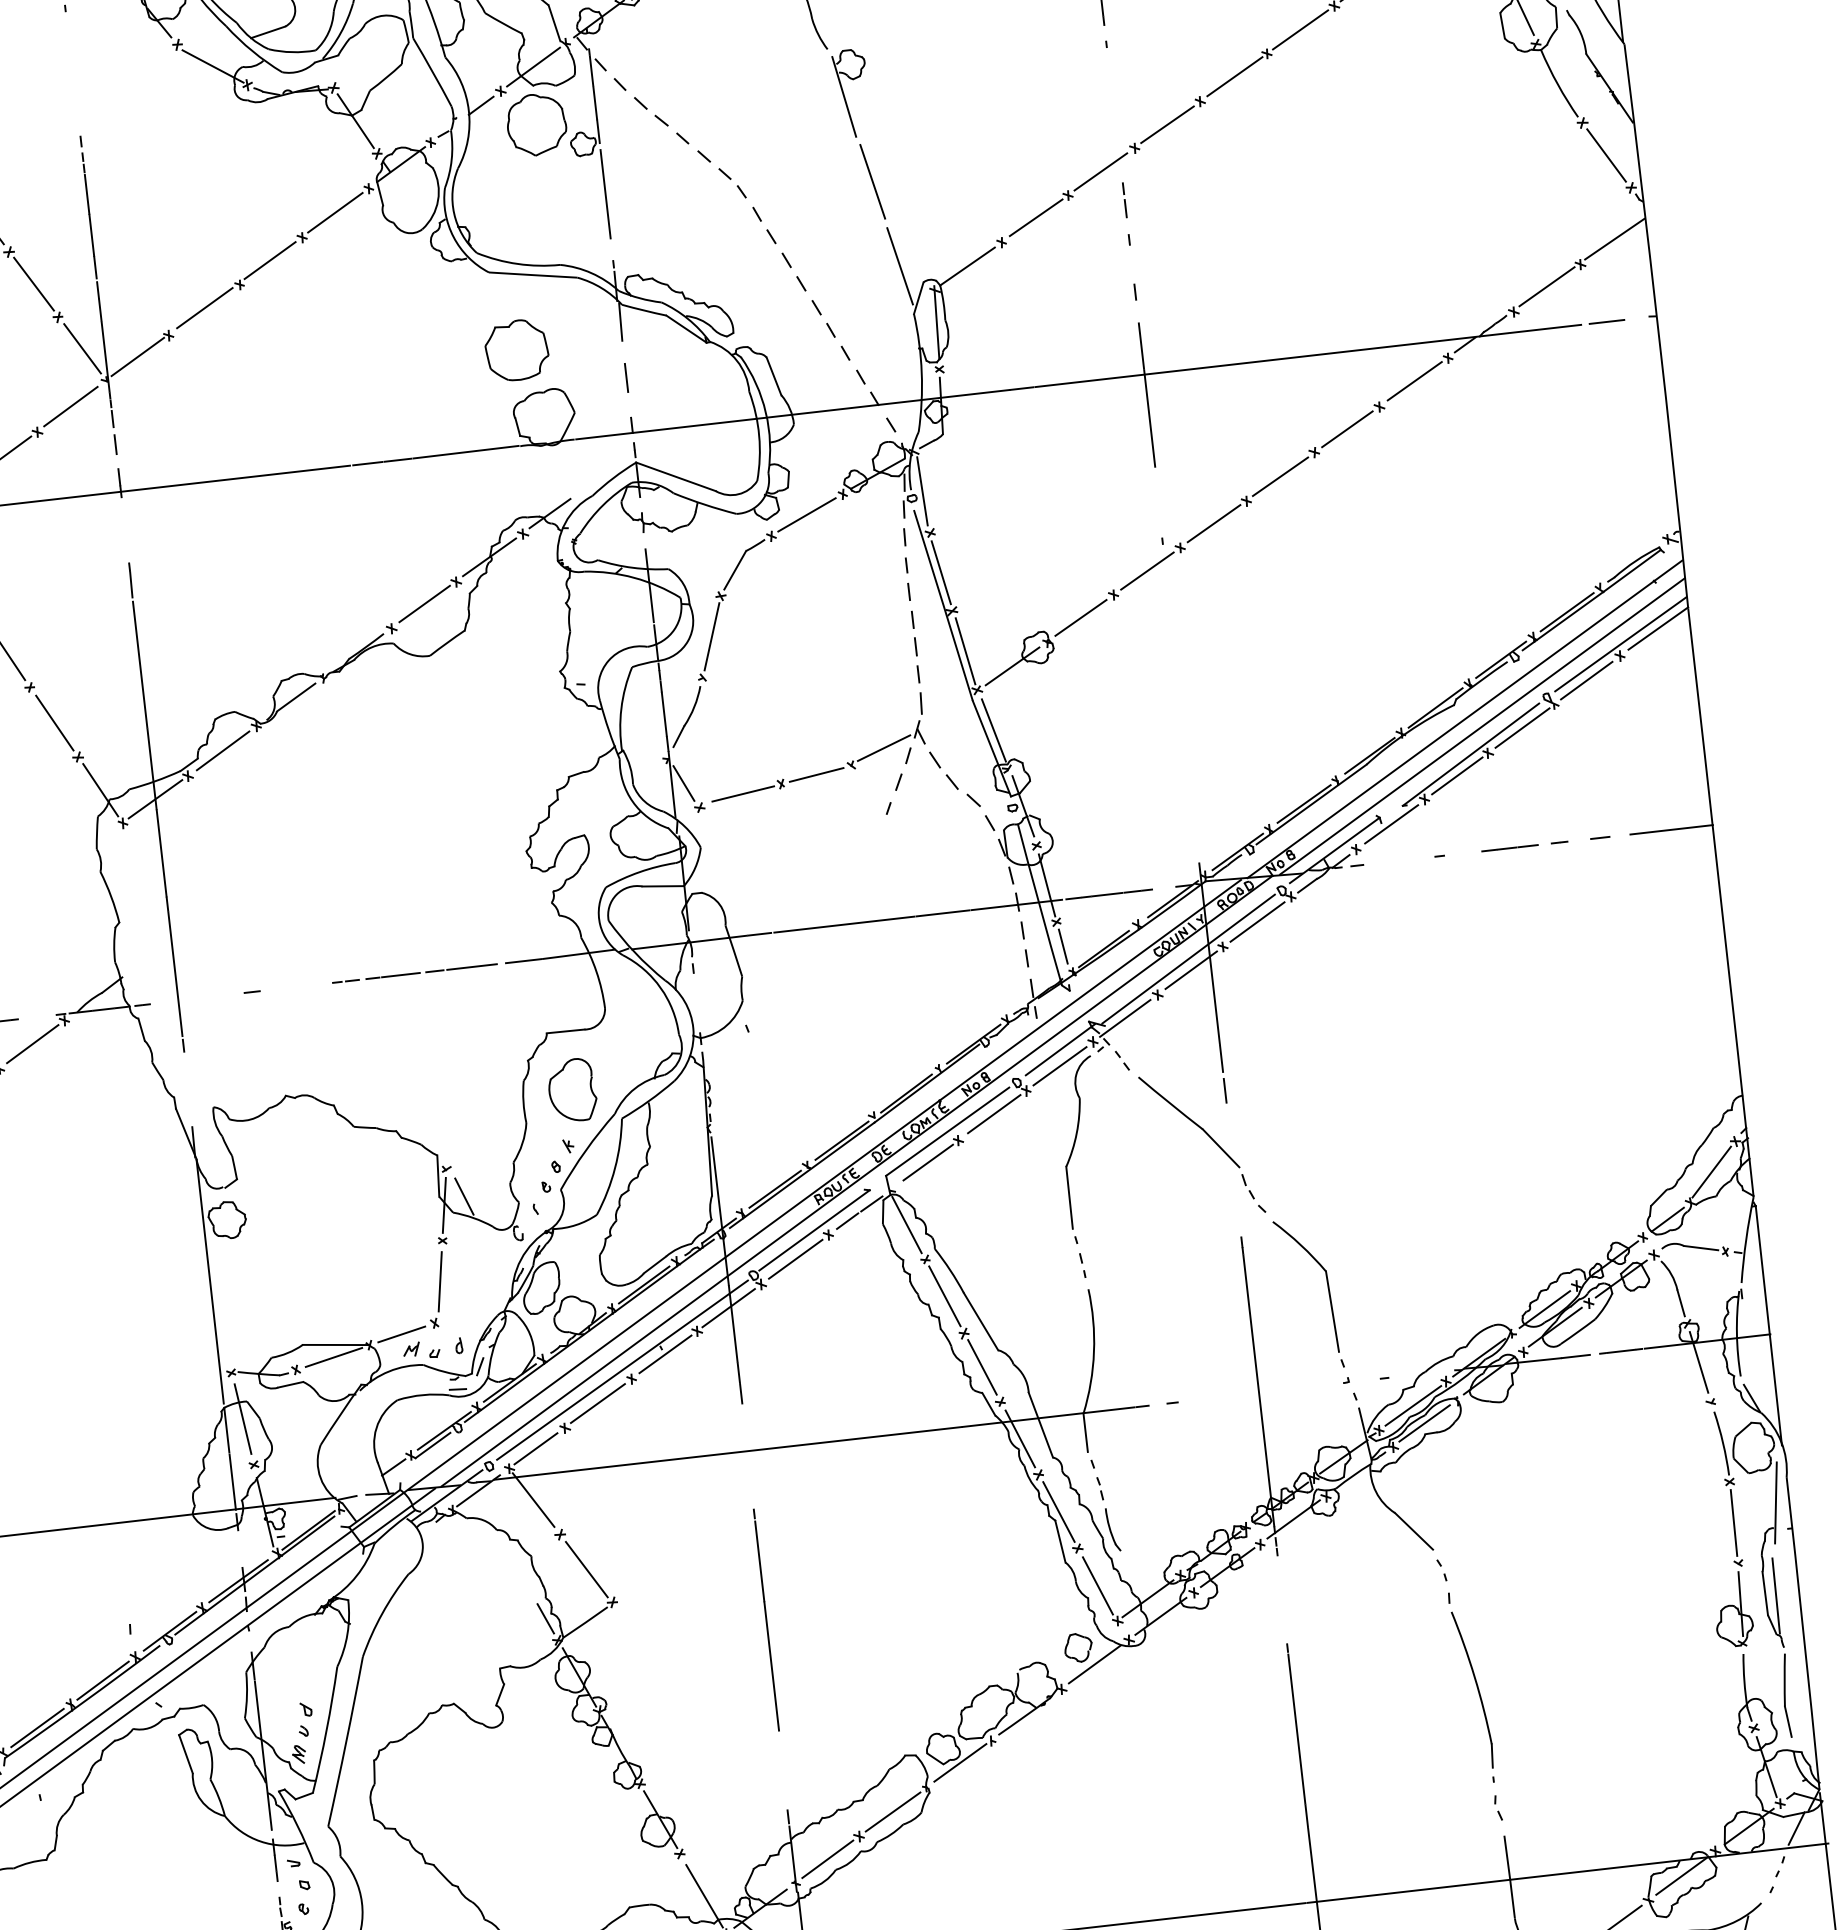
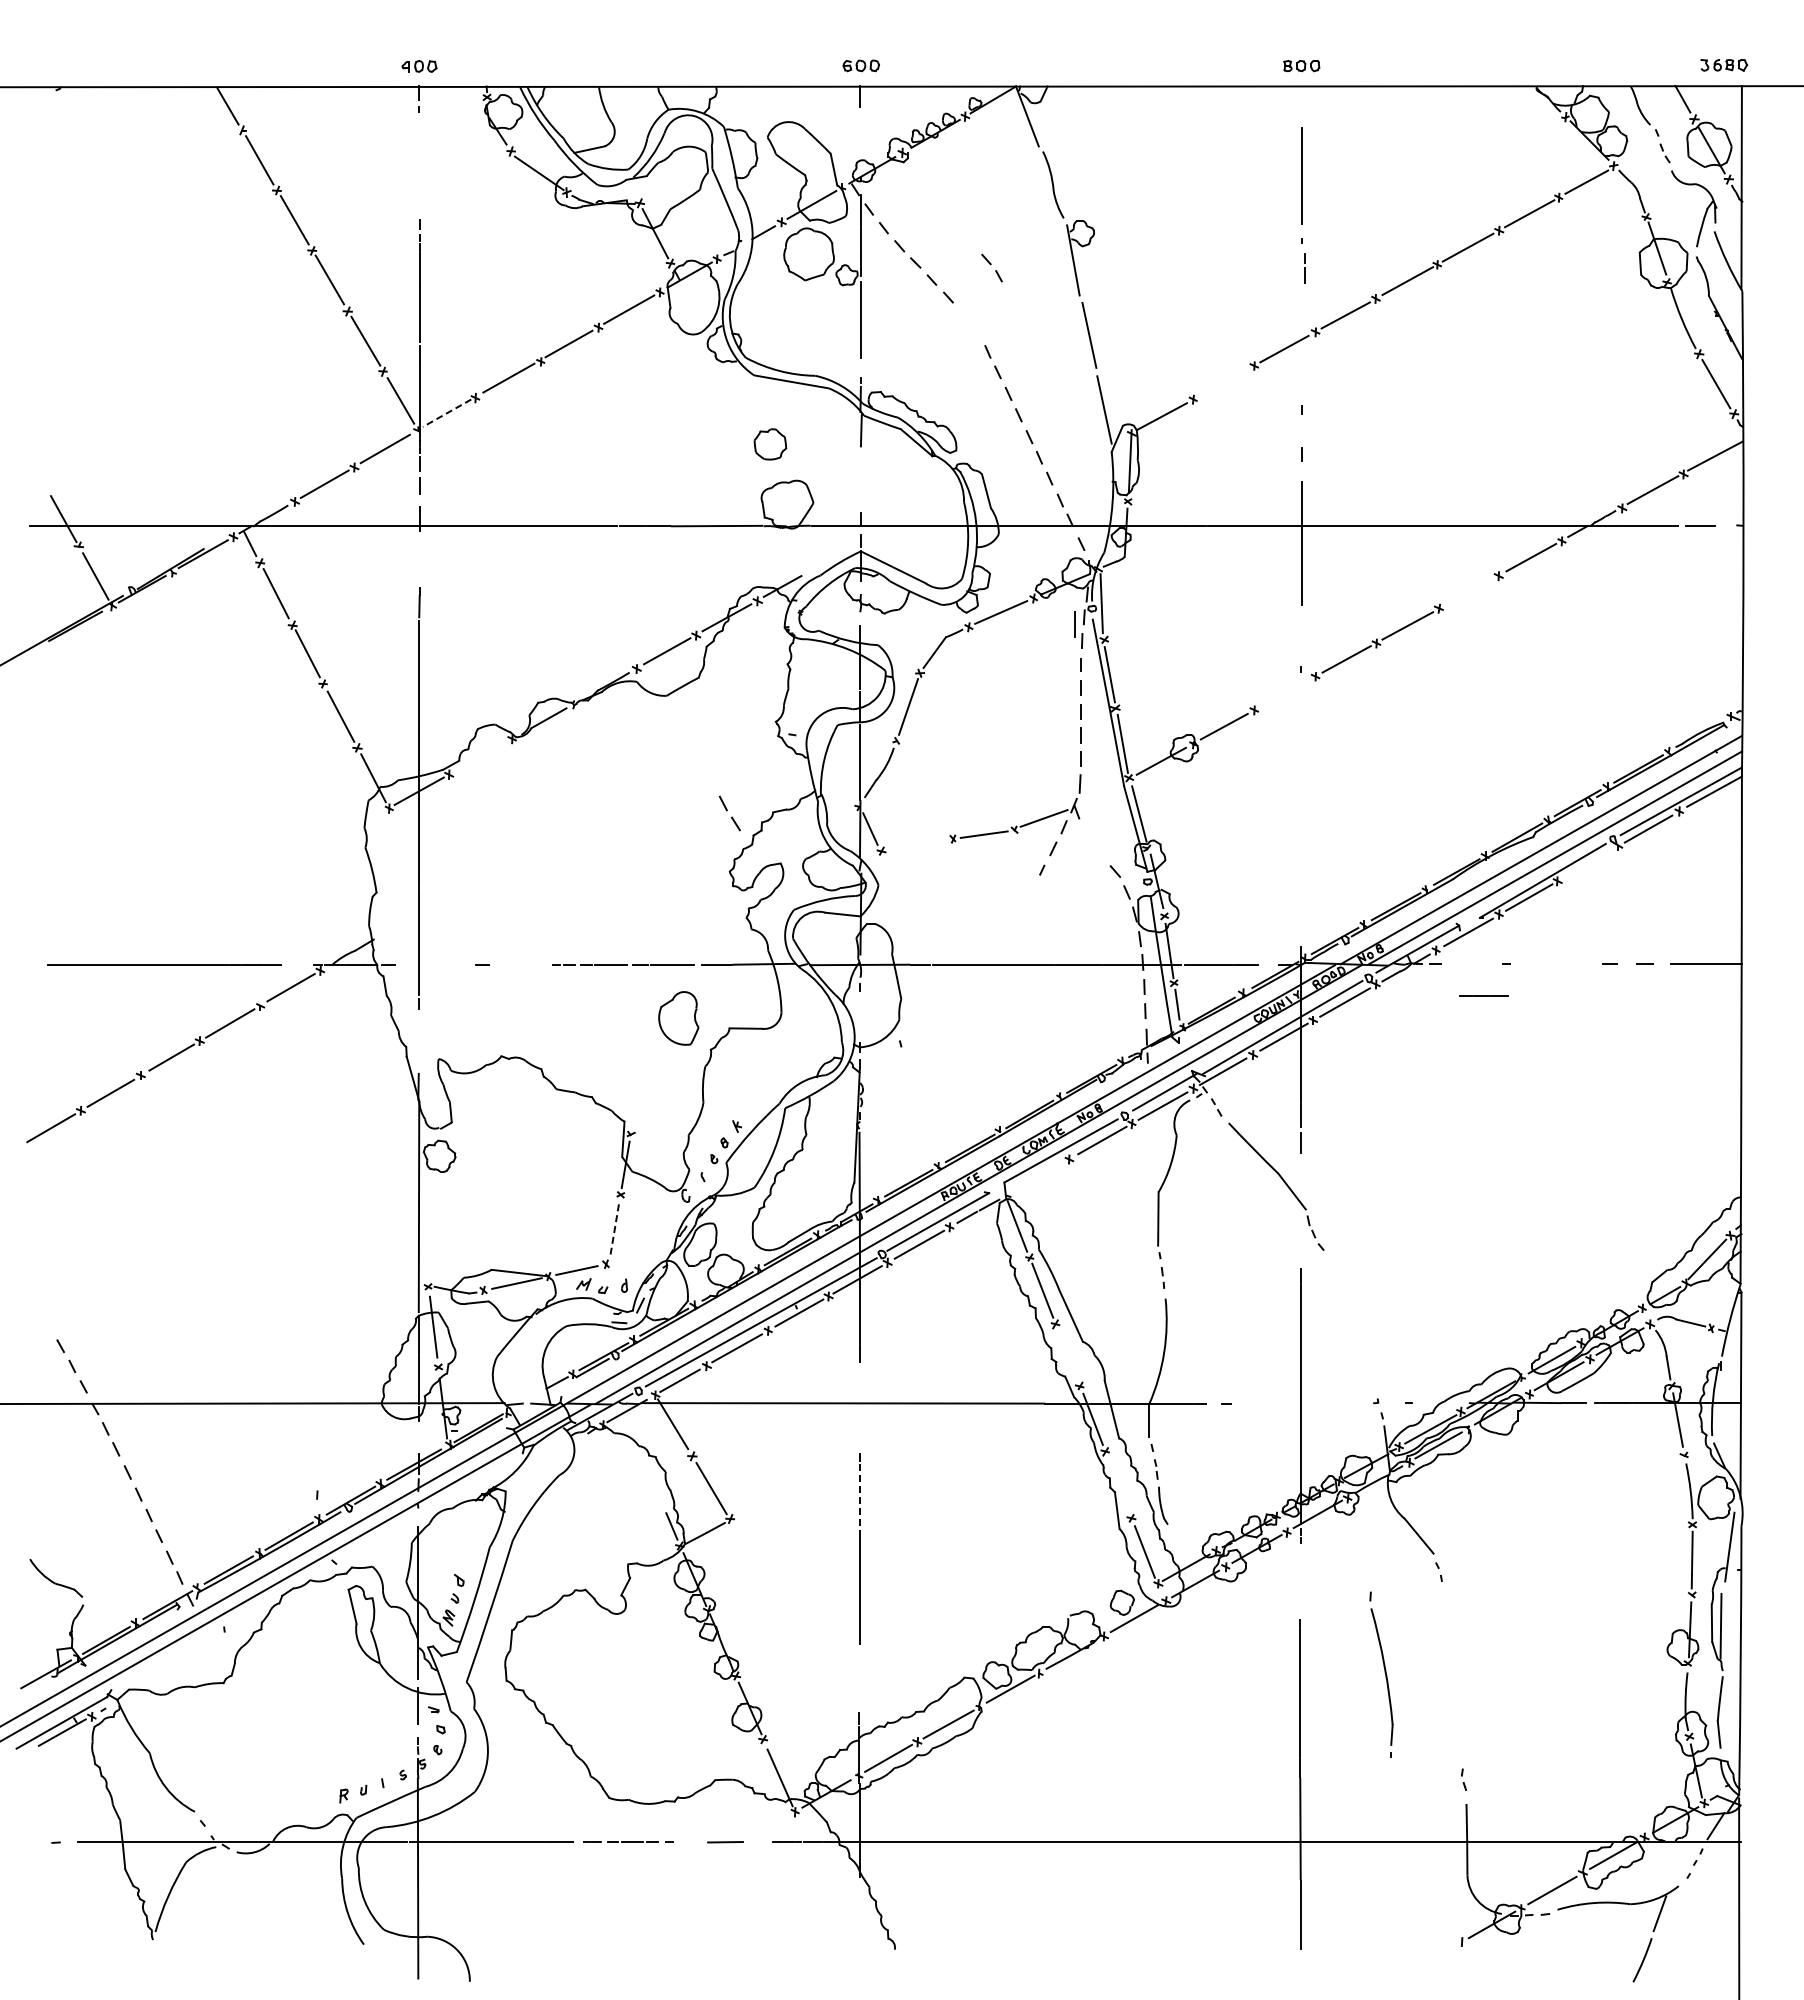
part: (731, 182) -> (991, 267), moved
line: (1124, 200) -> (1304, 268), moved
line: (1035, 217) -> (1224, 381), removed
part: (517, 350) -> (770, 444), size x0.6
line: (138, 357) -> (447, 413), solid -> dashed
line: (626, 378) -> (1074, 624), moved
line: (1347, 428) -> (1469, 591), removed
line: (1147, 571) -> (1285, 693), removed
line: (1522, 728) -> (1589, 863), removed
line: (223, 750) -> (481, 756), removed
part: (943, 770) -> (729, 813), moved
line: (742, 793) -> (919, 843), removed
line: (1509, 847) -> (1483, 995), moved
part: (572, 1090) -> (678, 1018), moved
line: (928, 1162) -> (1041, 1175), removed
line: (464, 1196) -> (643, 1159), removed
line: (439, 1281) -> (614, 1229), solid -> dashed
part: (1328, 1292) -> (1369, 1324), removed
line: (982, 1367) -> (1067, 1354), removed
line: (1058, 1512) -> (1118, 1485), removed
line: (759, 1561) -> (859, 1498), solid -> dashed
part: (1472, 1687) -> (1381, 1674), moved

